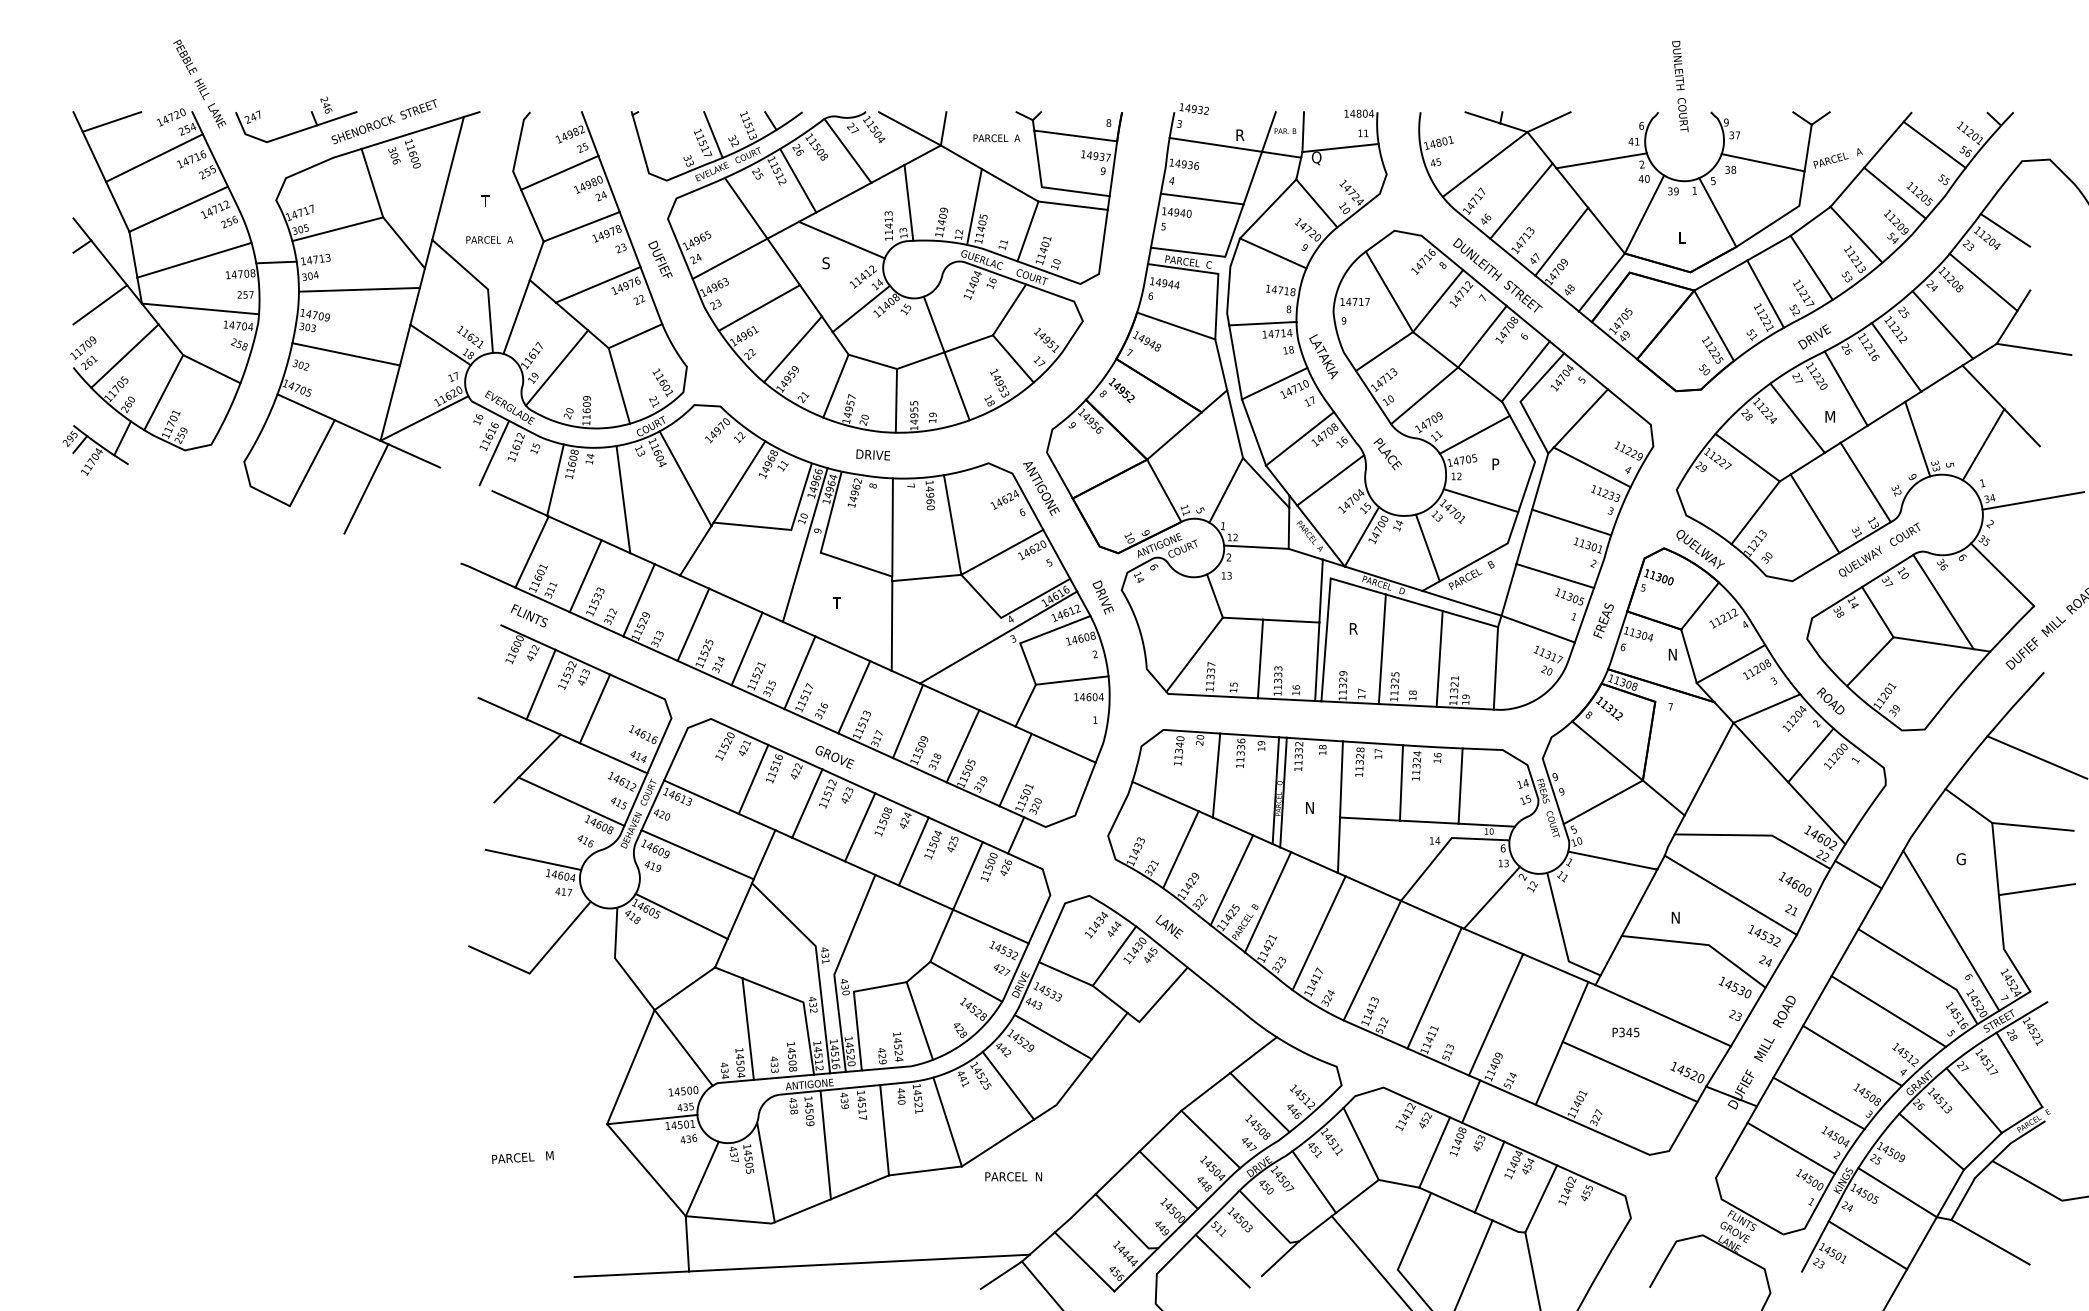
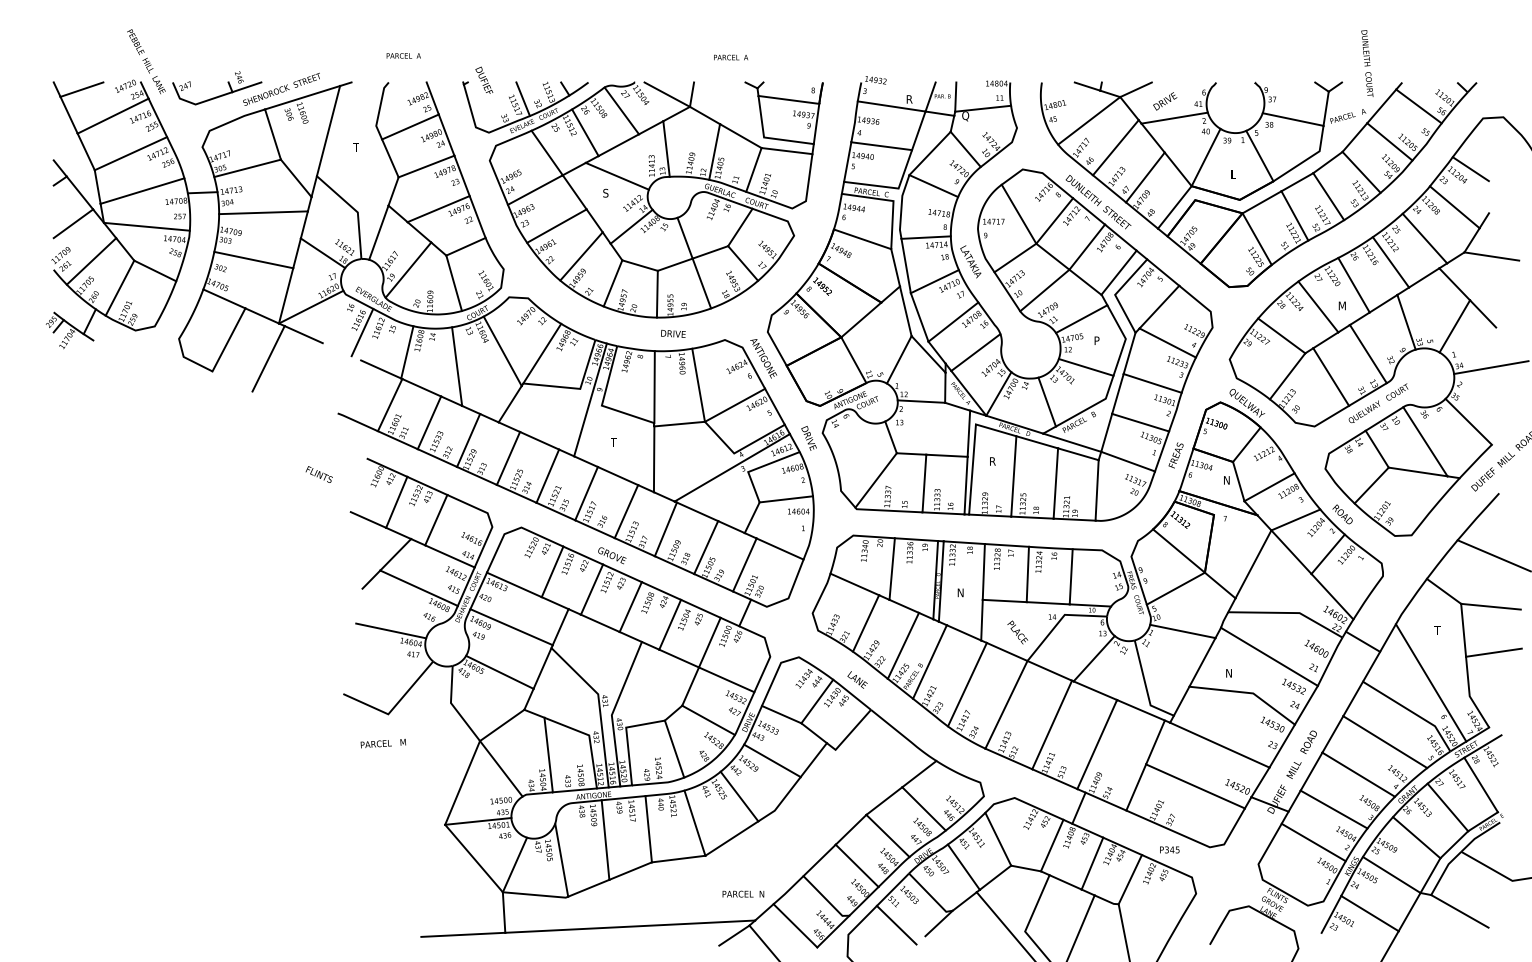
text: (1680, 86) -> (1367, 63), moved
text: (996, 137) -> (730, 57), moved
text: (489, 239) -> (403, 55), moved
text: (660, 258) -> (484, 79), moved
text: (1814, 336) -> (1165, 101), moved
text: (1387, 453) -> (1017, 632), moved
text: (873, 454) -> (673, 333), moved
text: (529, 615) -> (319, 474), moved
text: (1960, 859) -> (1437, 630), G -> T
text: (1625, 1032) -> (1169, 849), moved
text: (522, 1157) -> (383, 743), moved
text: (1013, 1176) -> (743, 893), moved

